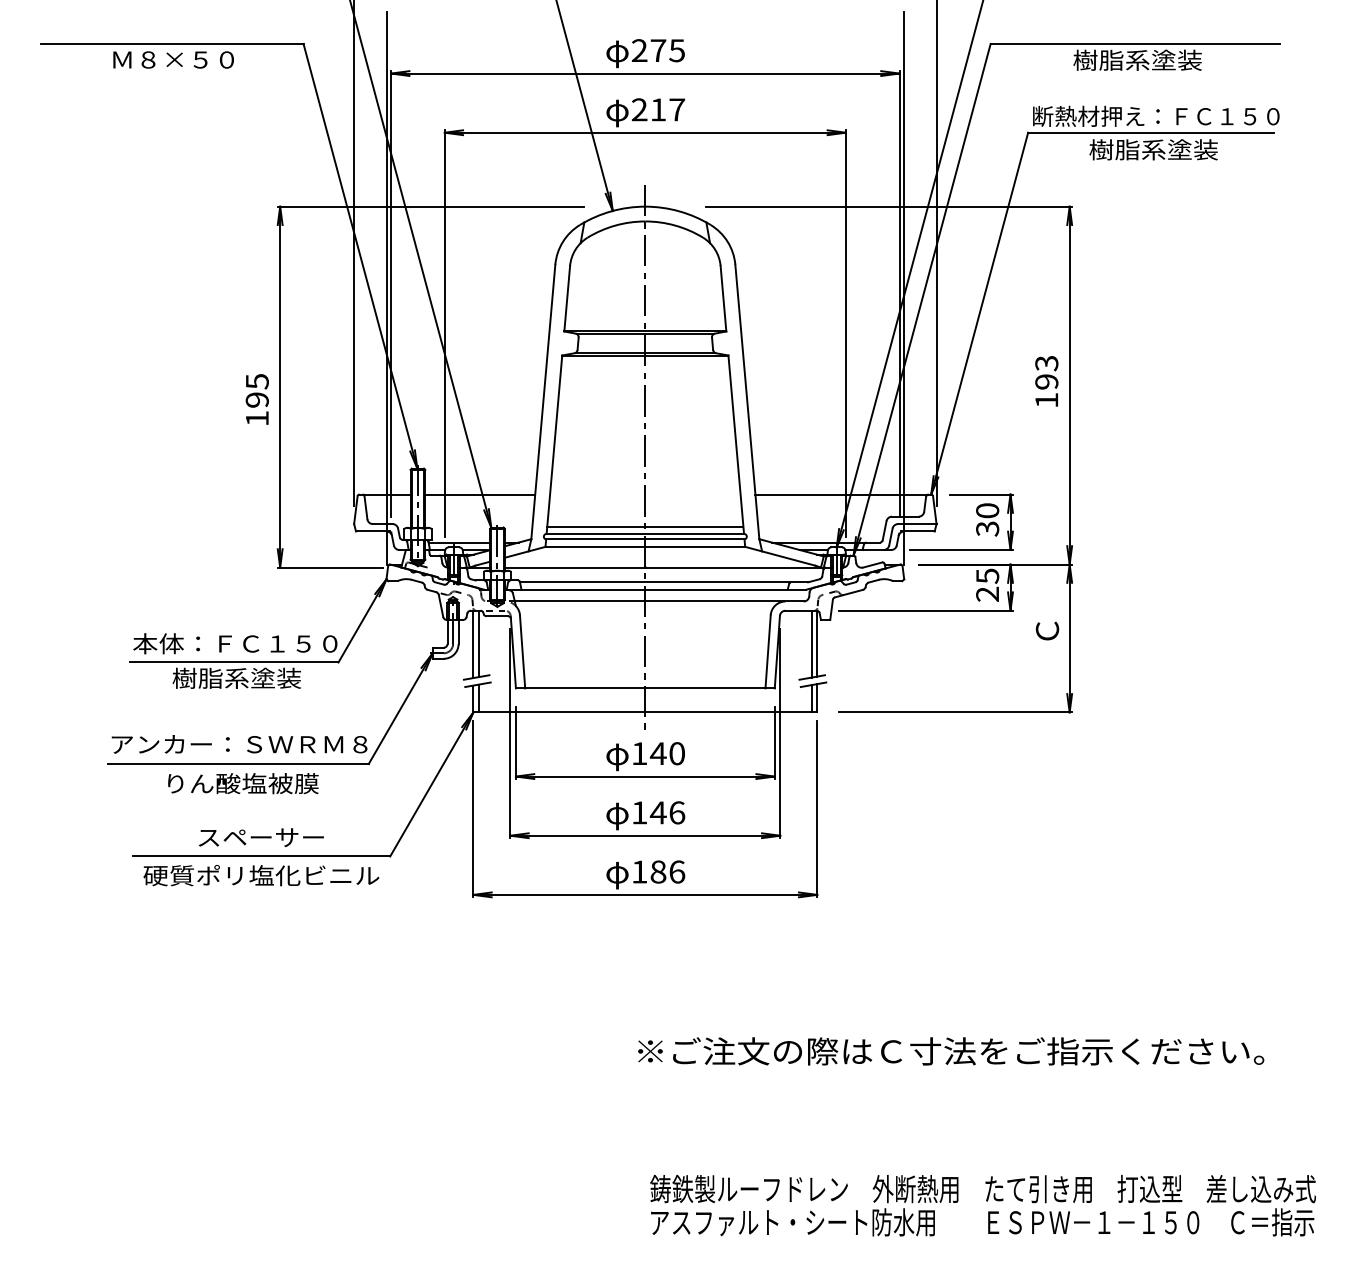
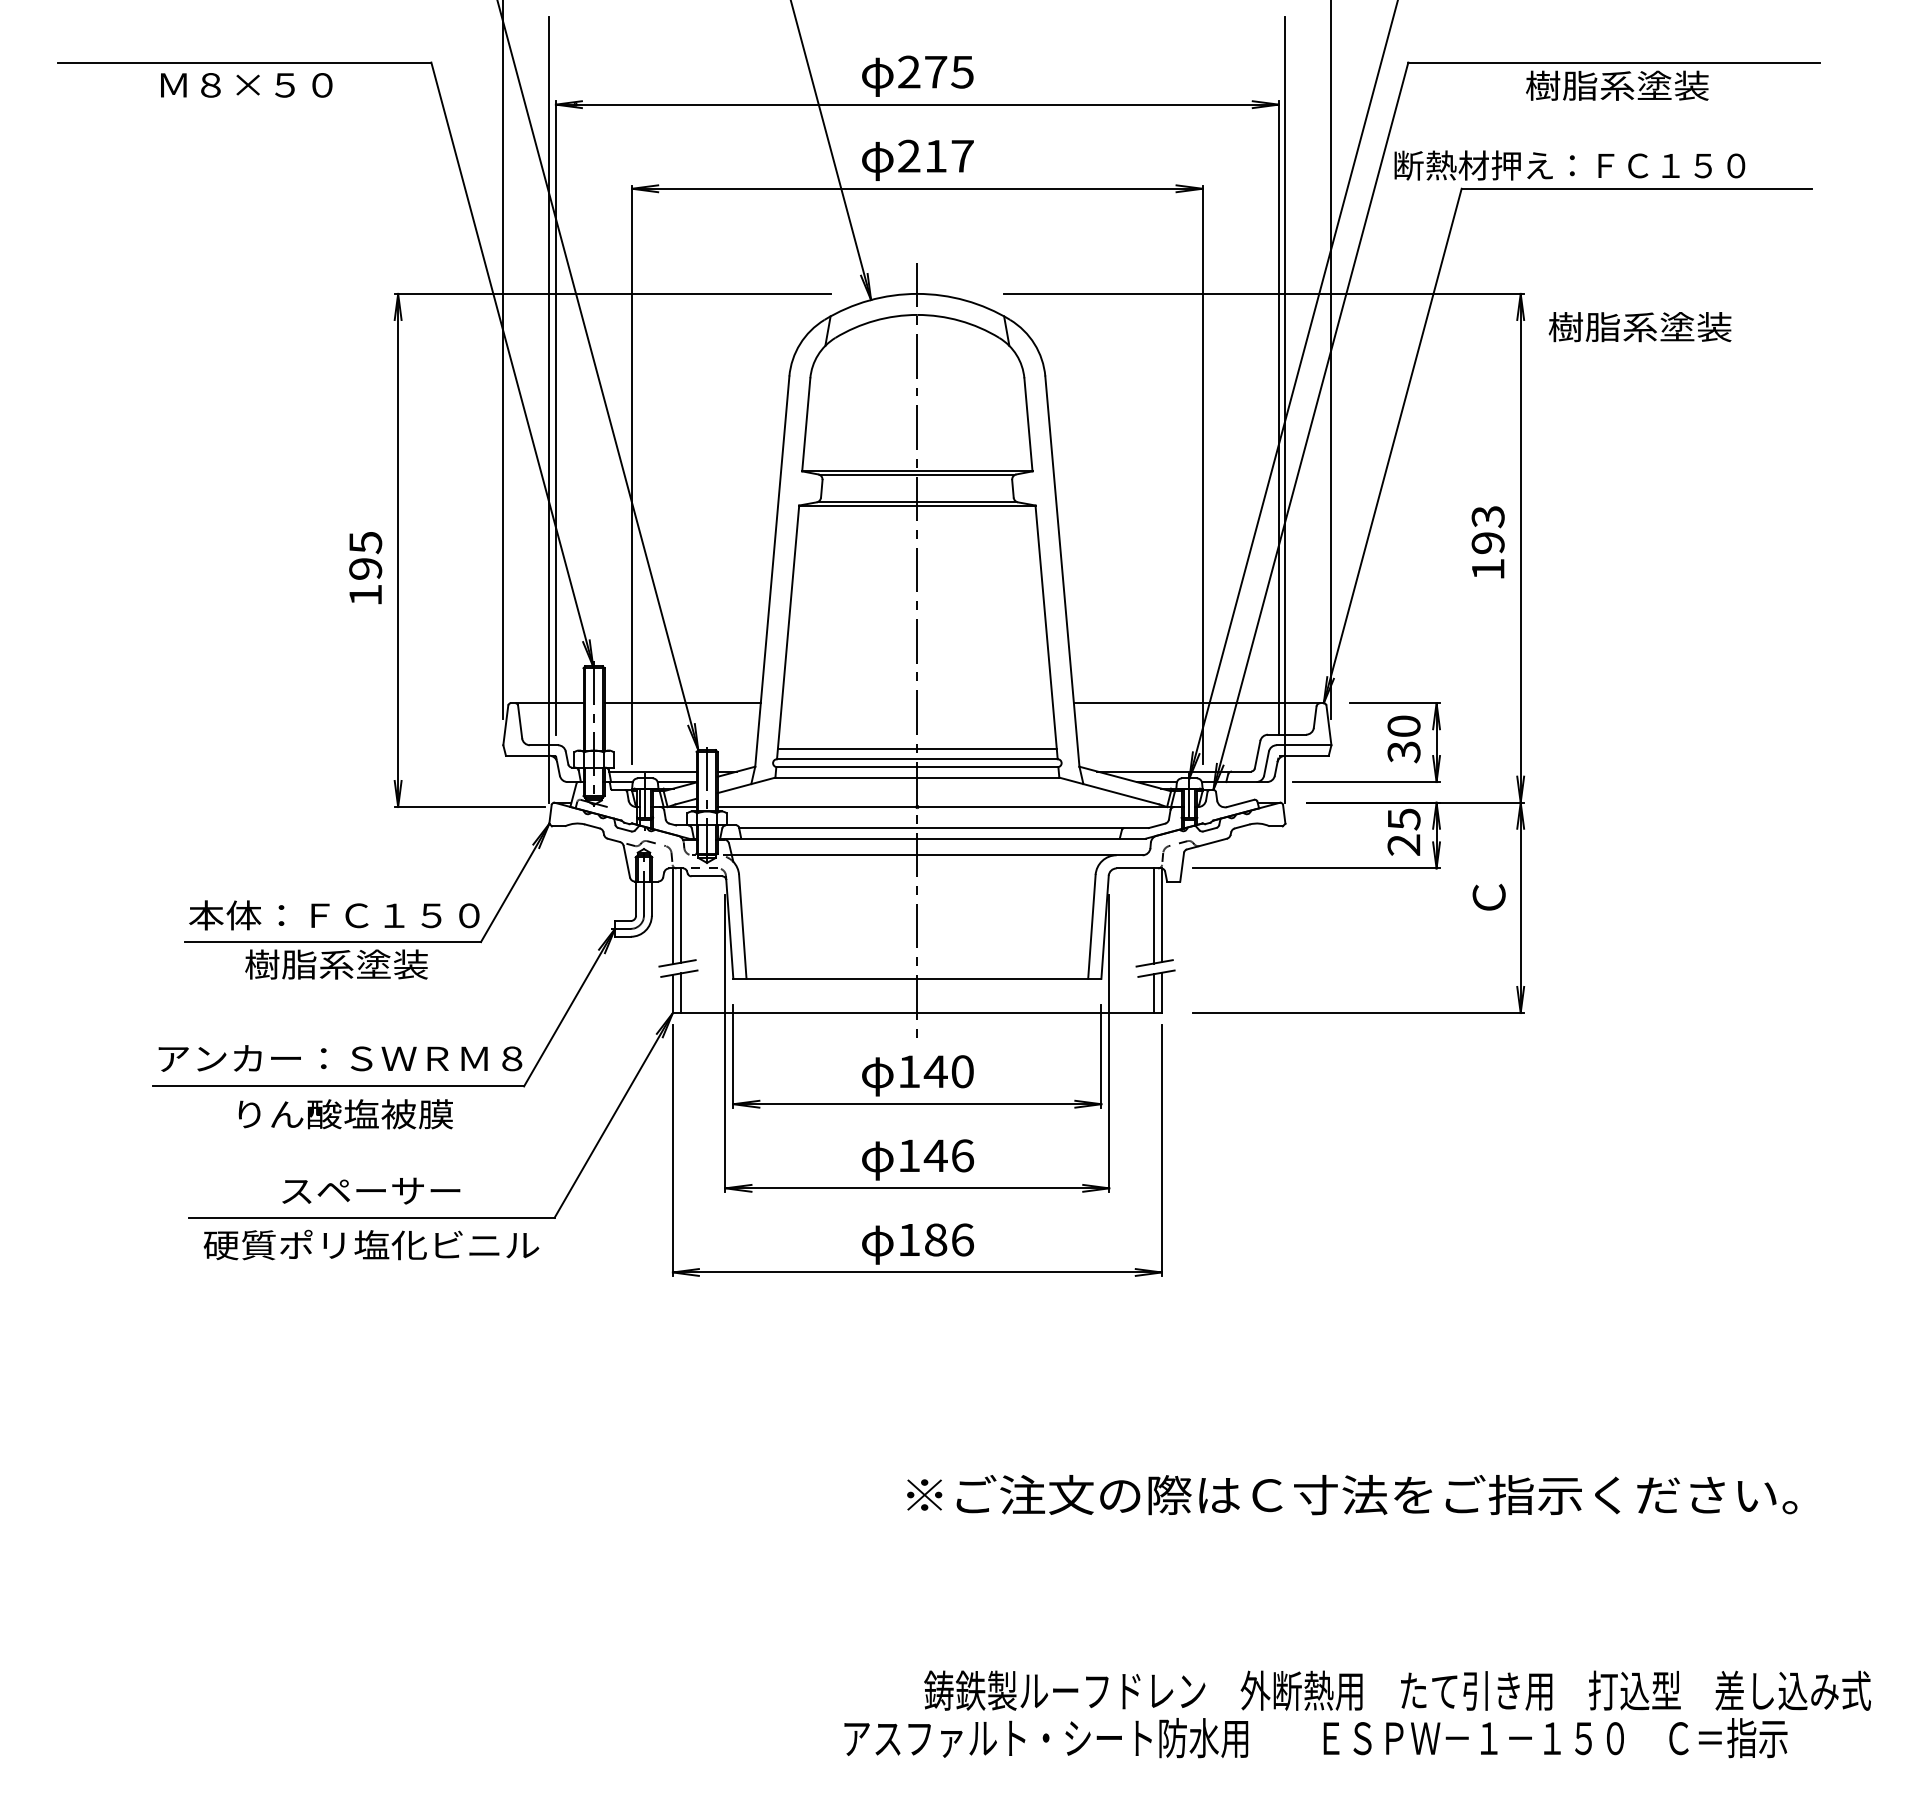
text: (1156, 116) -> (1569, 165), moved
text: (1153, 150) -> (1639, 327), moved
text: (982, 1222) -> (1315, 1738), moved

